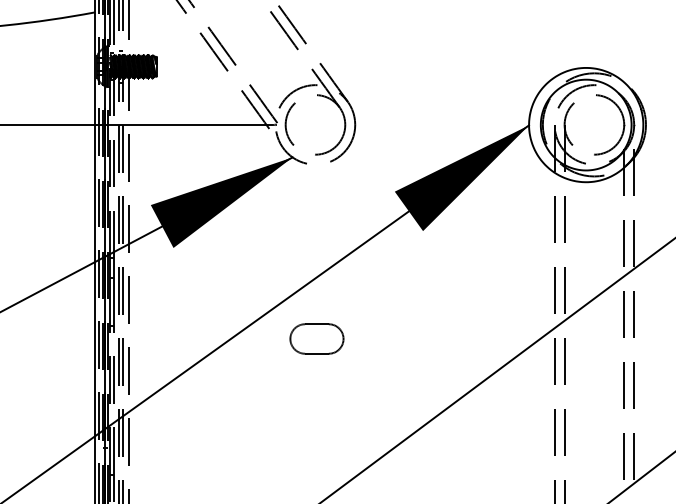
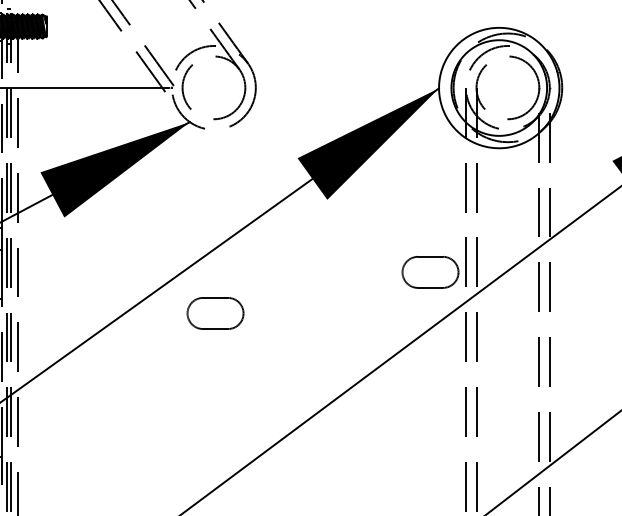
part: (520, 299) -> (430, 271), added

